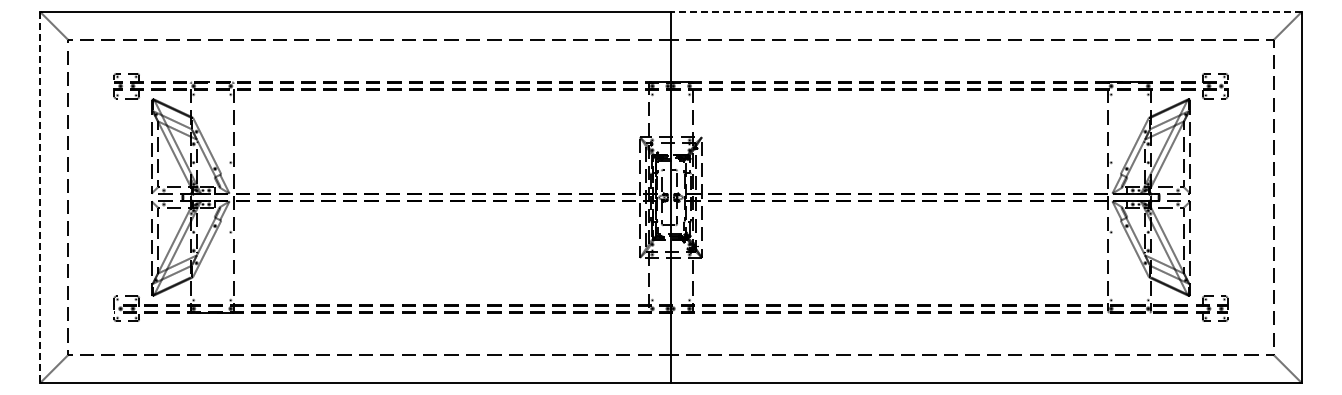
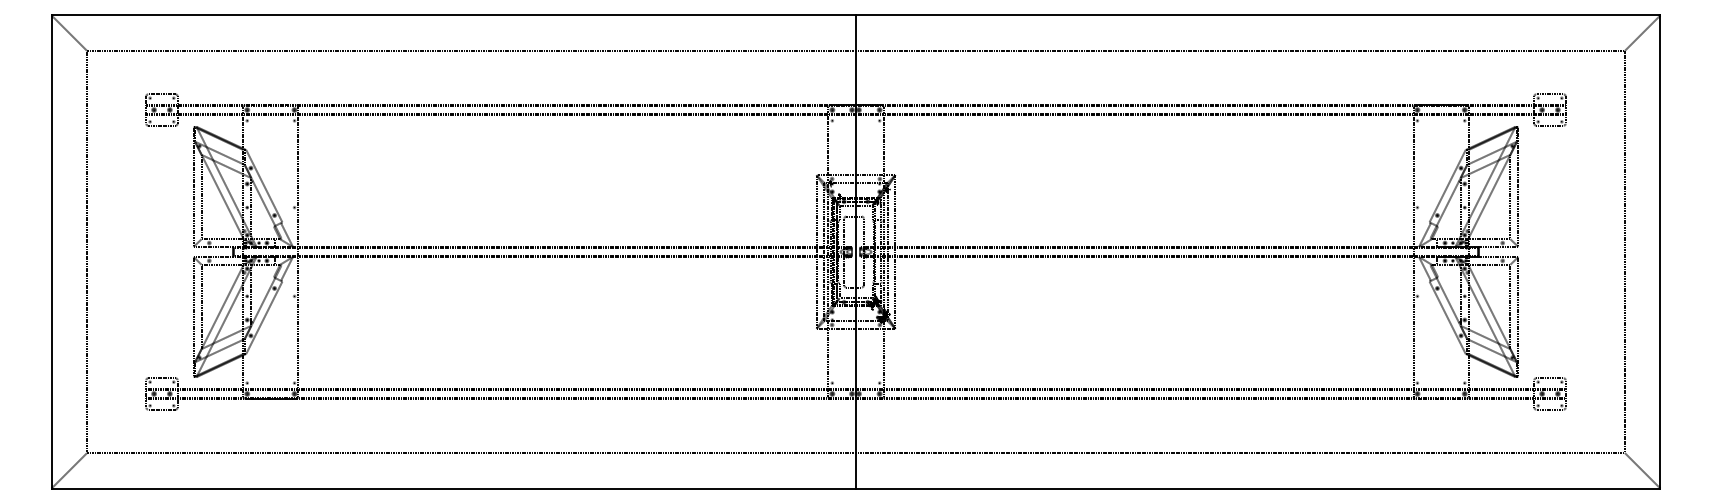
line: (985, 11) -> (1257, 14), dashed -> solid
line: (40, 197) -> (51, 252), dashed -> solid

